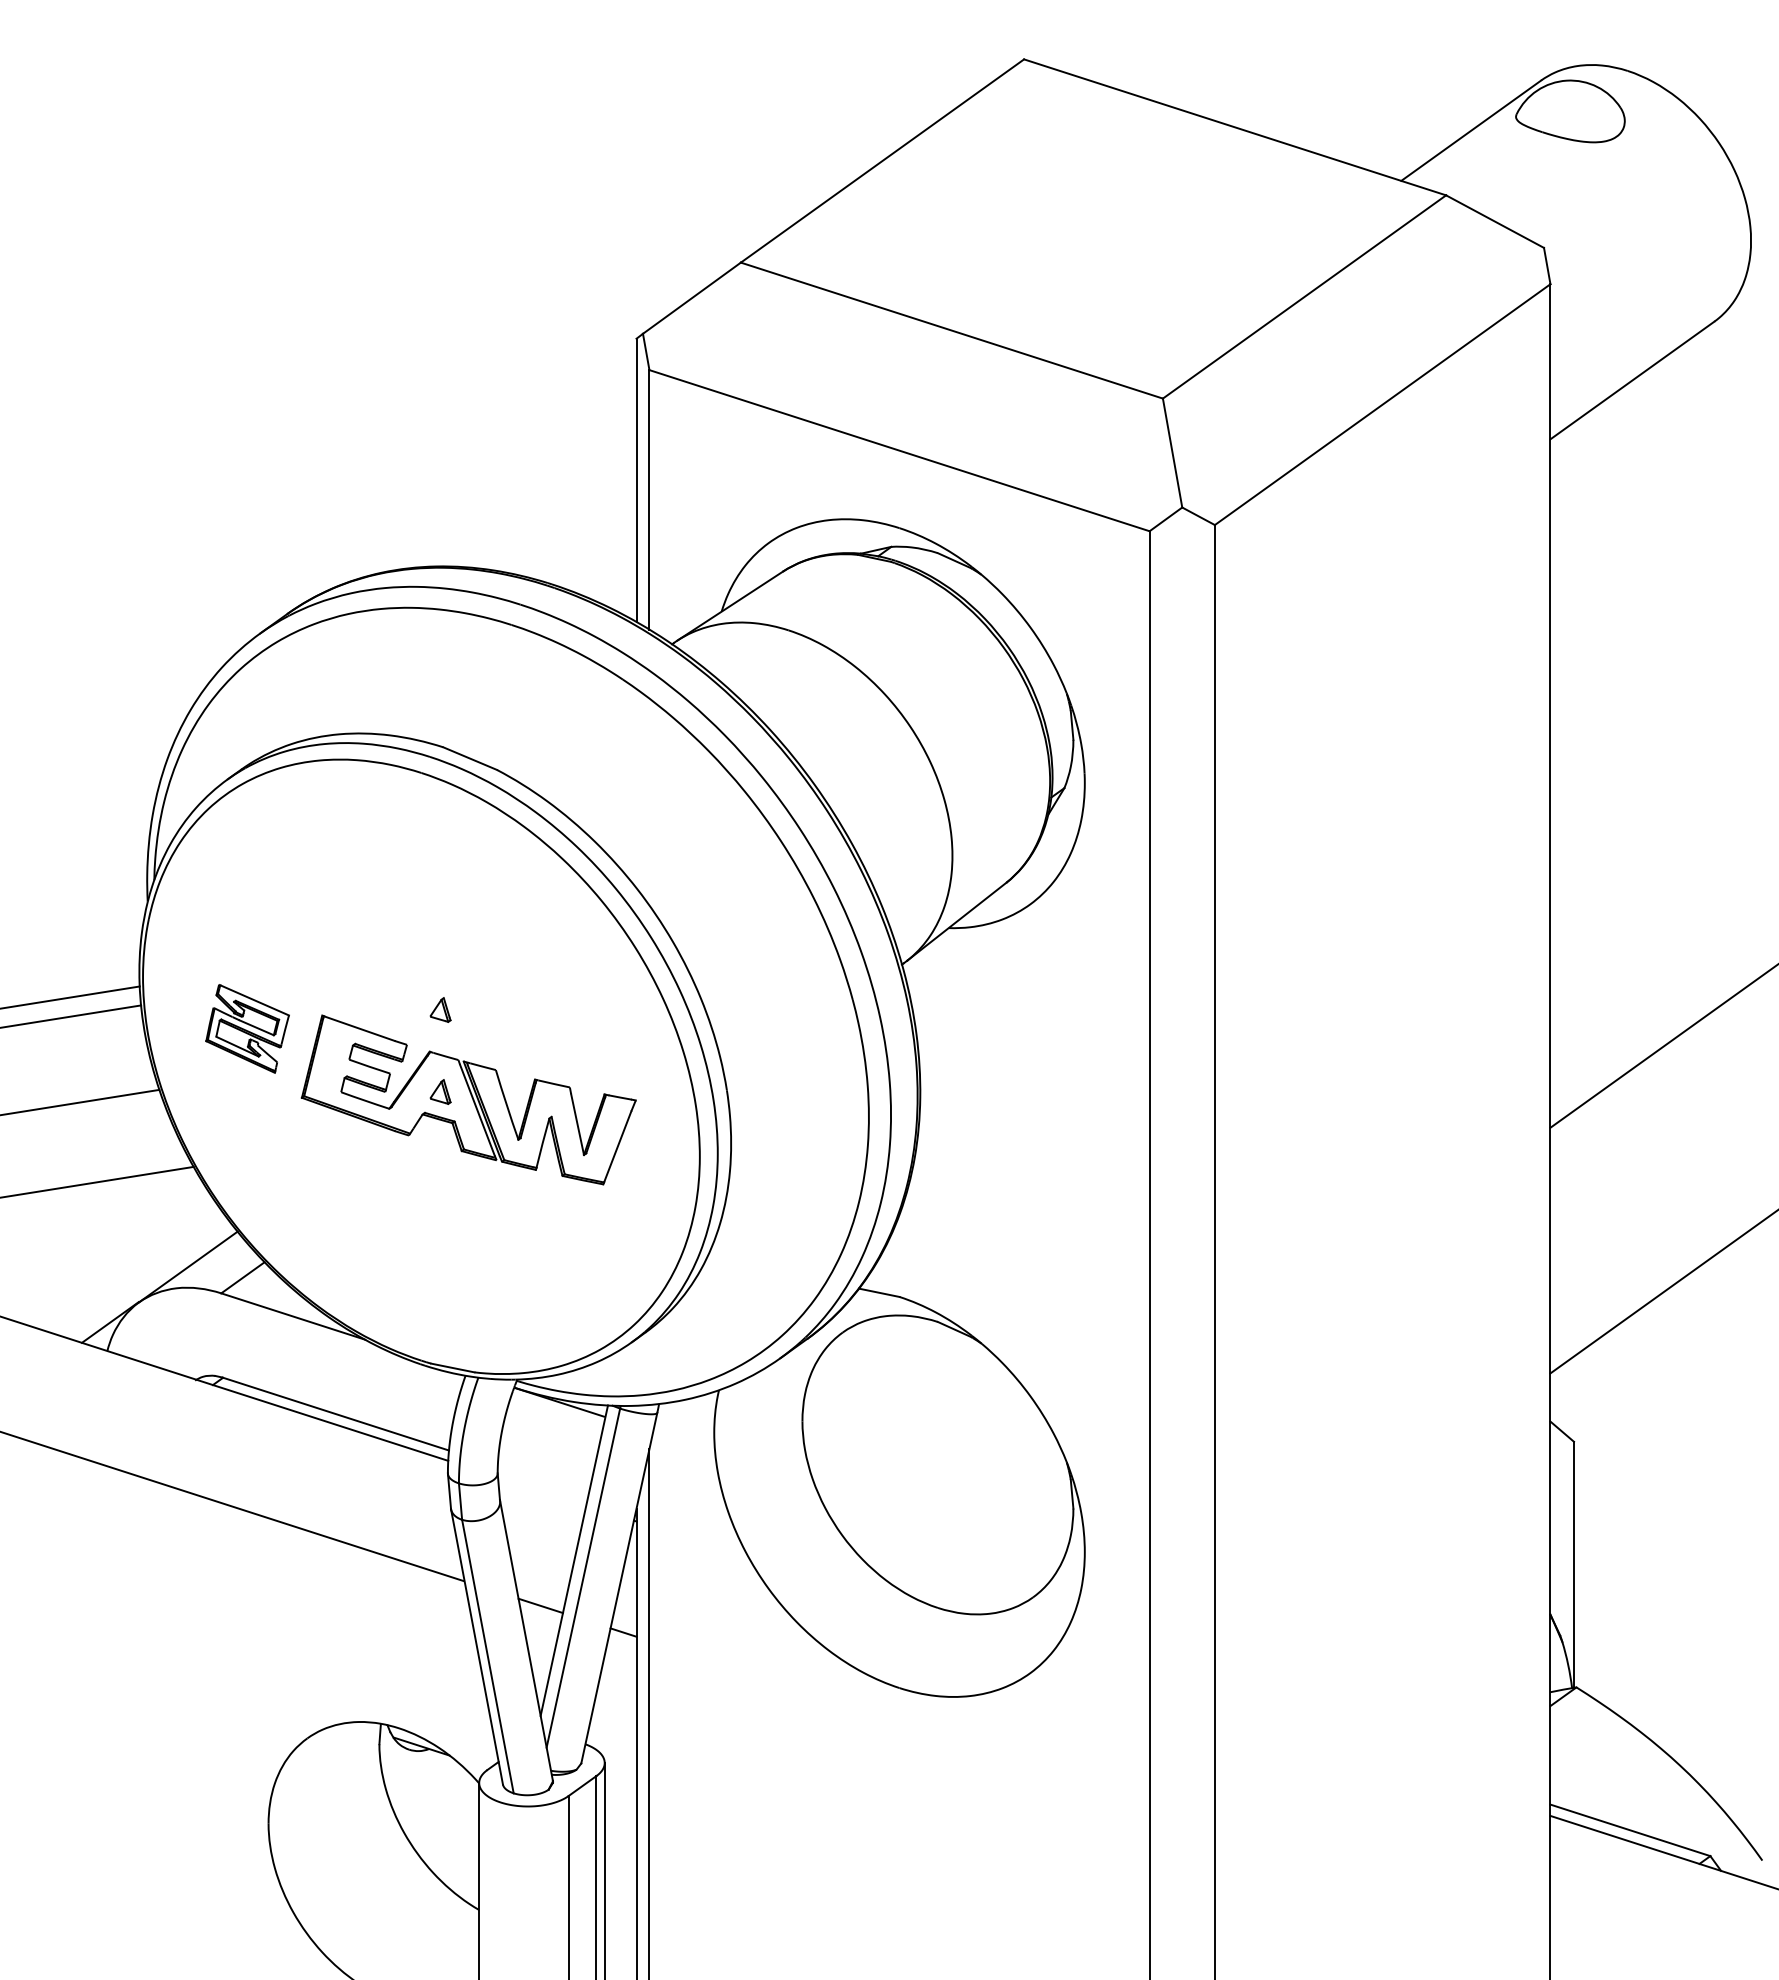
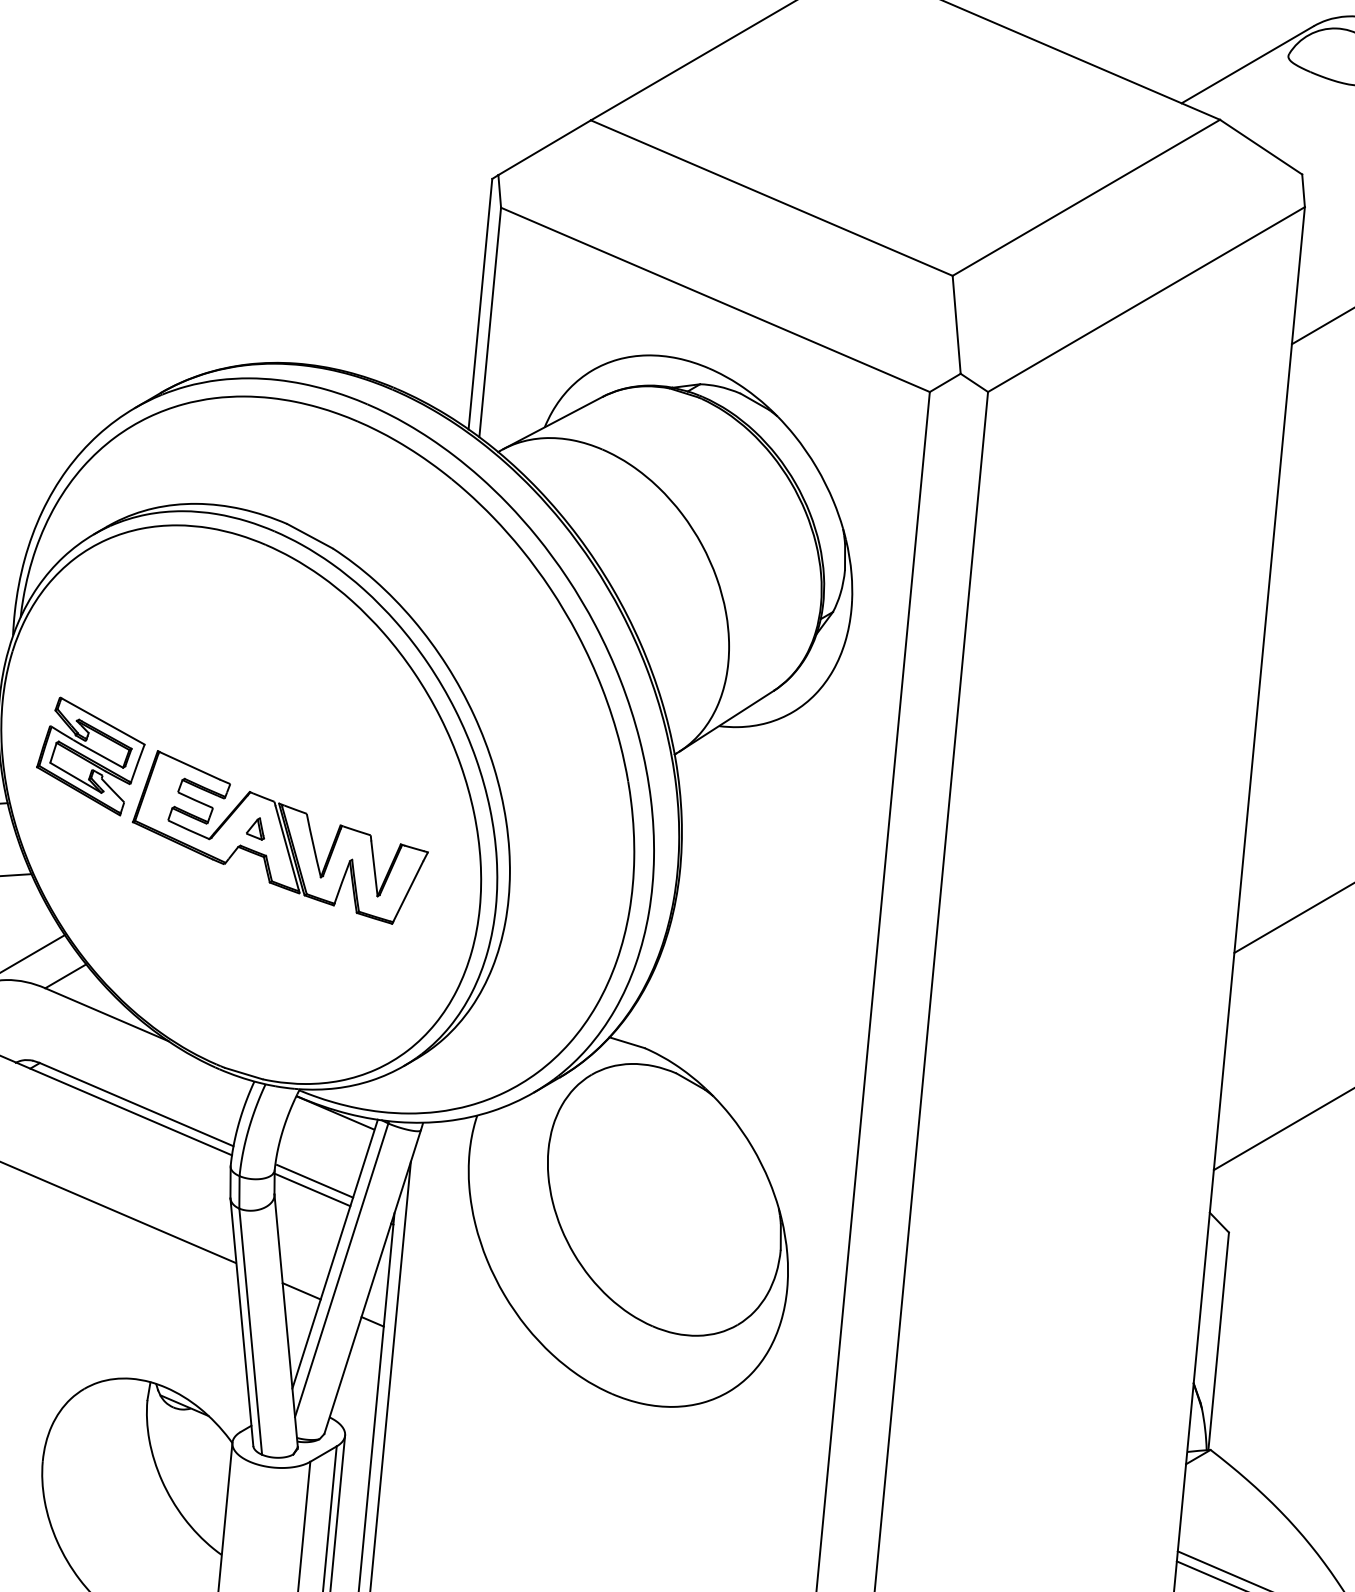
part: (440, 1009) -> (262, 755), removed
part: (247, 1028) -> (90, 756), size x1.43
line: (543, 1480) -> (314, 1180), added
line: (541, 1490) -> (311, 1189), added

